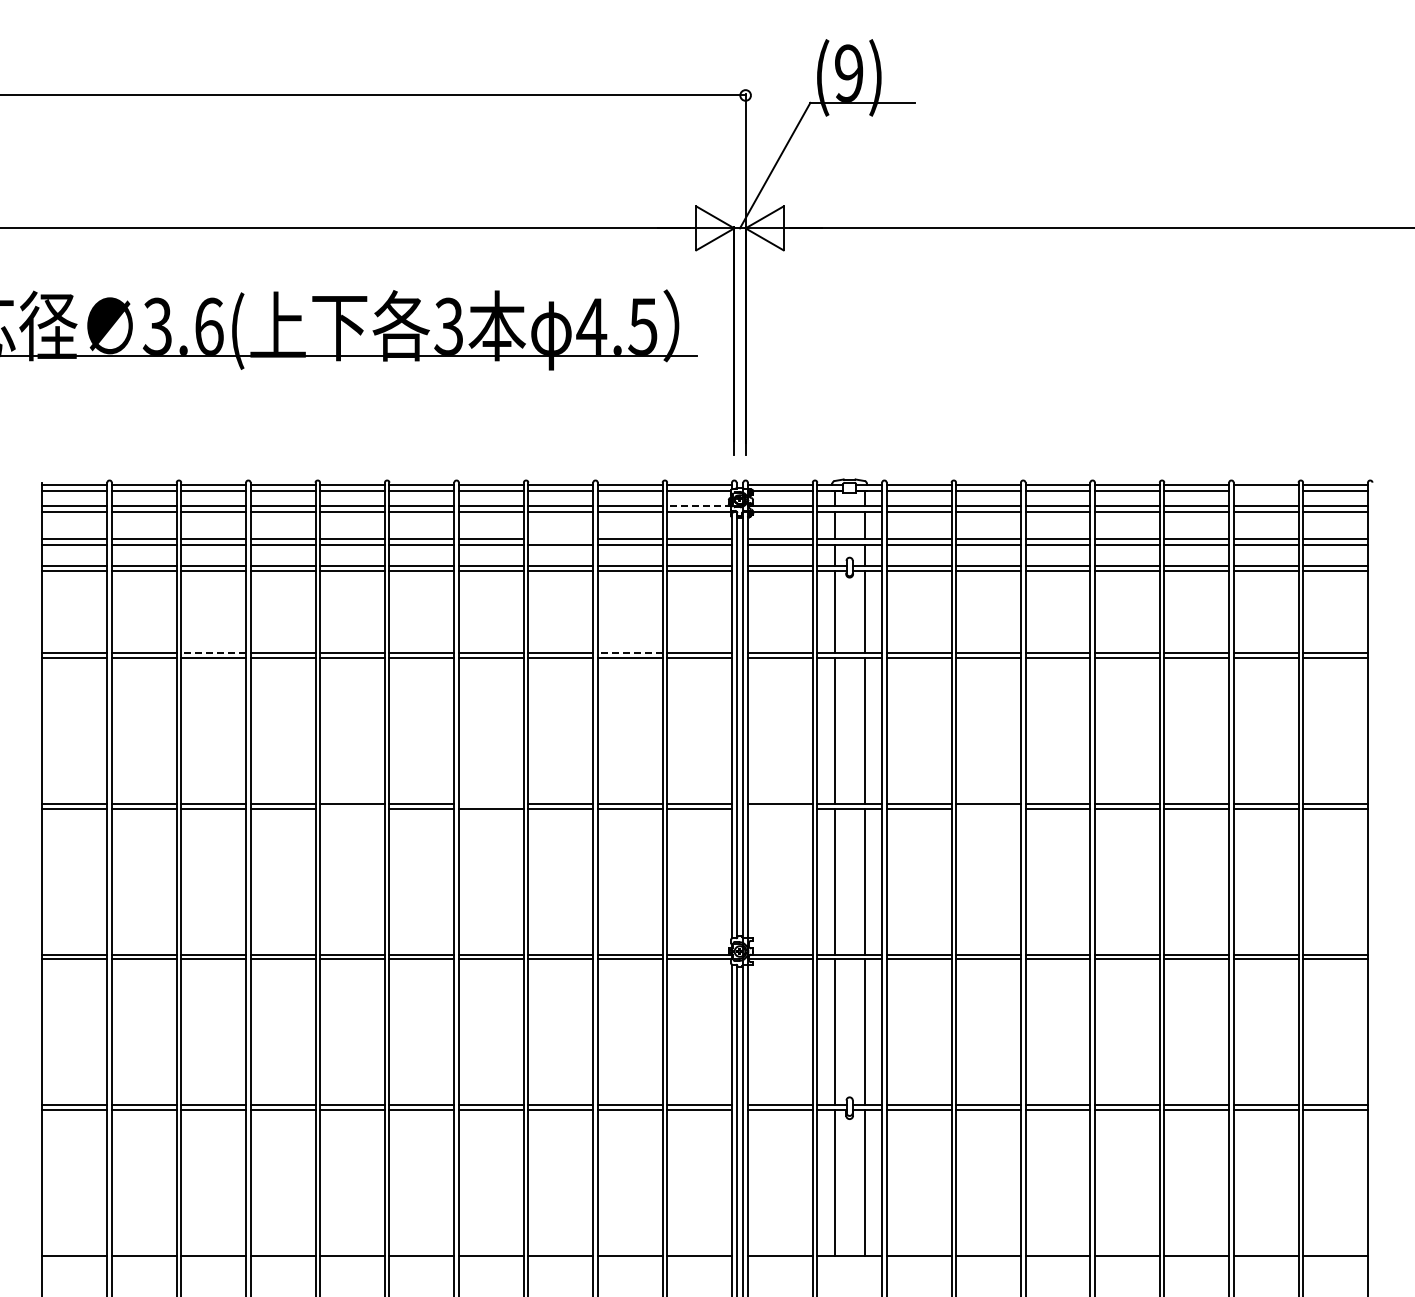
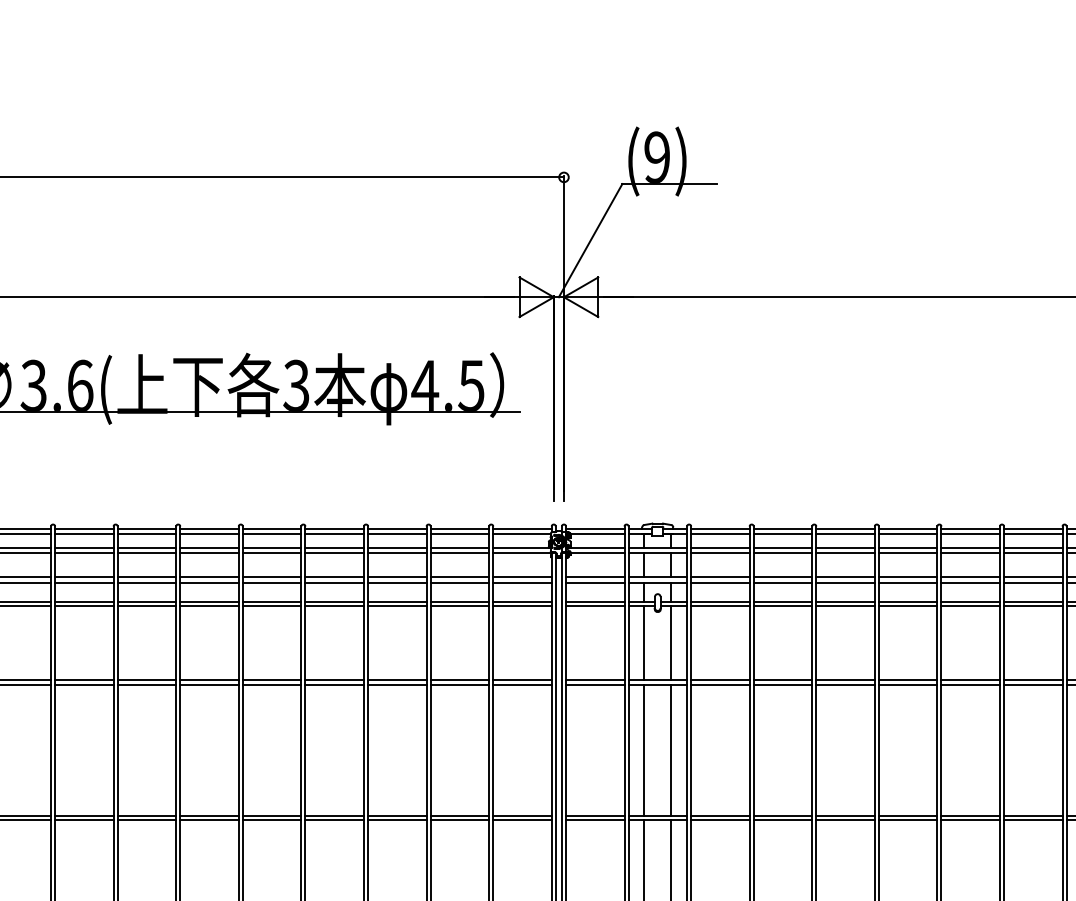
line: (1265, 490) -> (1032, 533), added
line: (698, 506) -> (521, 547), dashed -> solid
line: (560, 539) -> (397, 577), added
line: (213, 653) -> (84, 680), dashed -> solid
line: (629, 653) -> (459, 680), dashed -> solid
line: (490, 804) -> (333, 816), added
line: (352, 808) -> (209, 820), added
line: (779, 808) -> (594, 820), added
line: (988, 808) -> (782, 820), added

